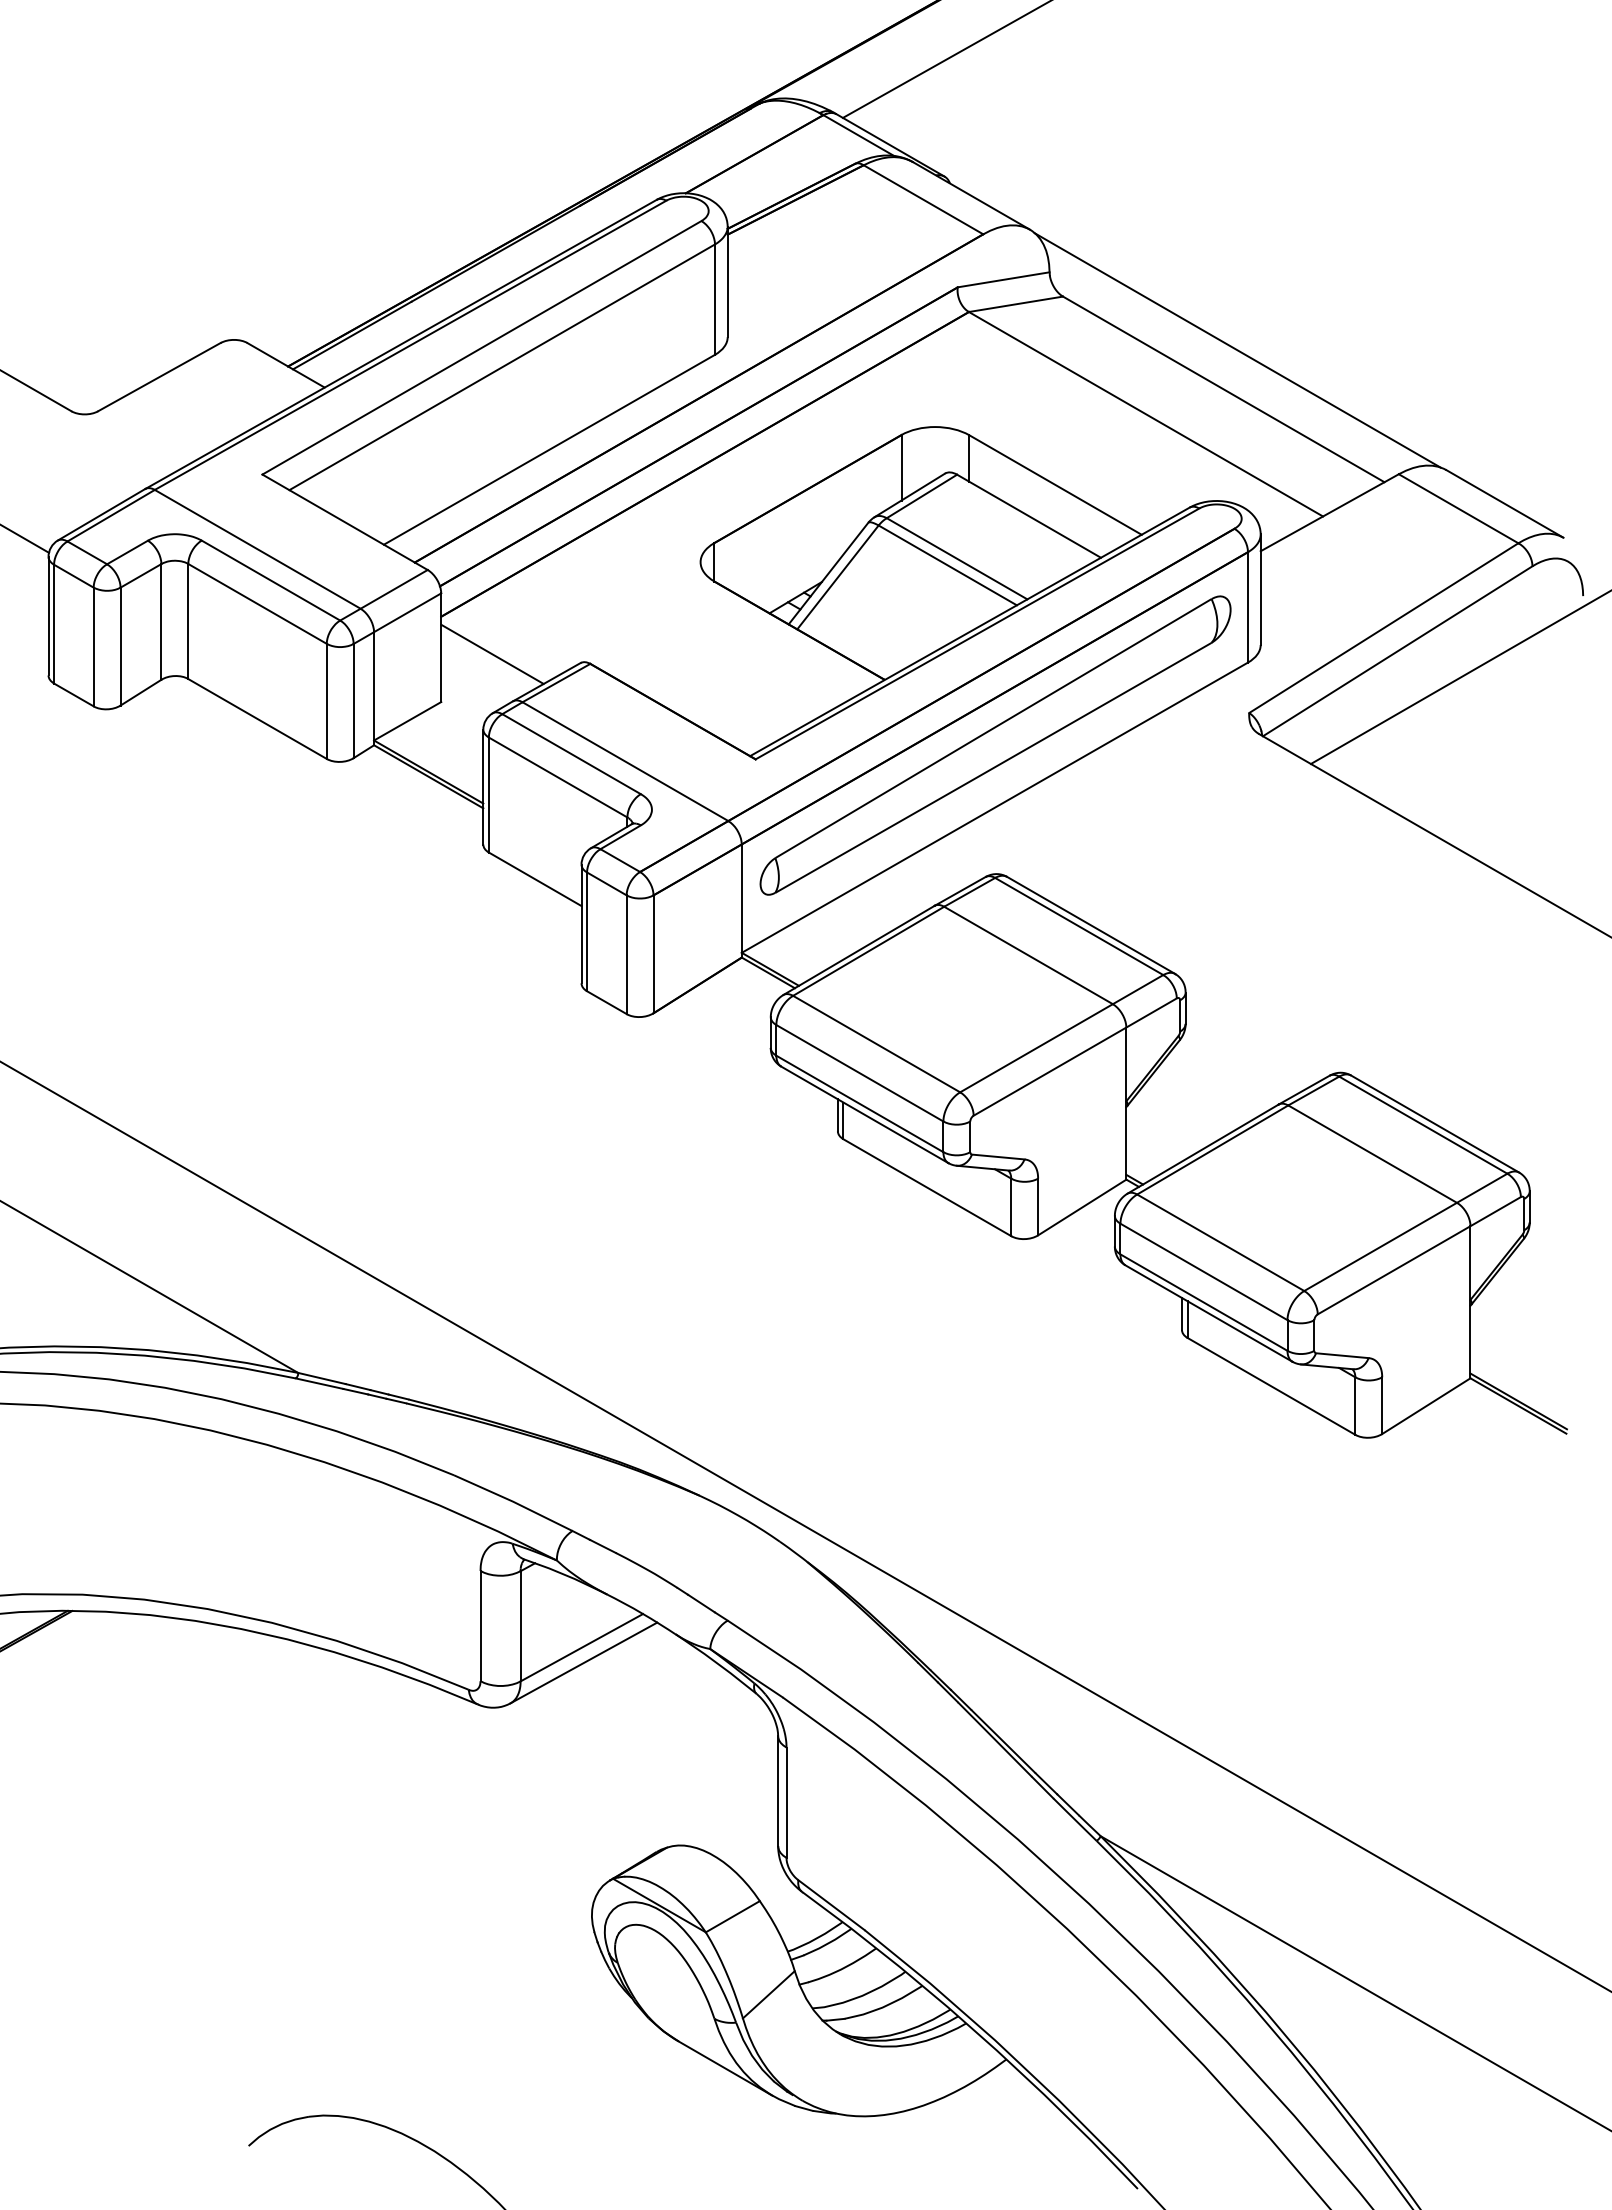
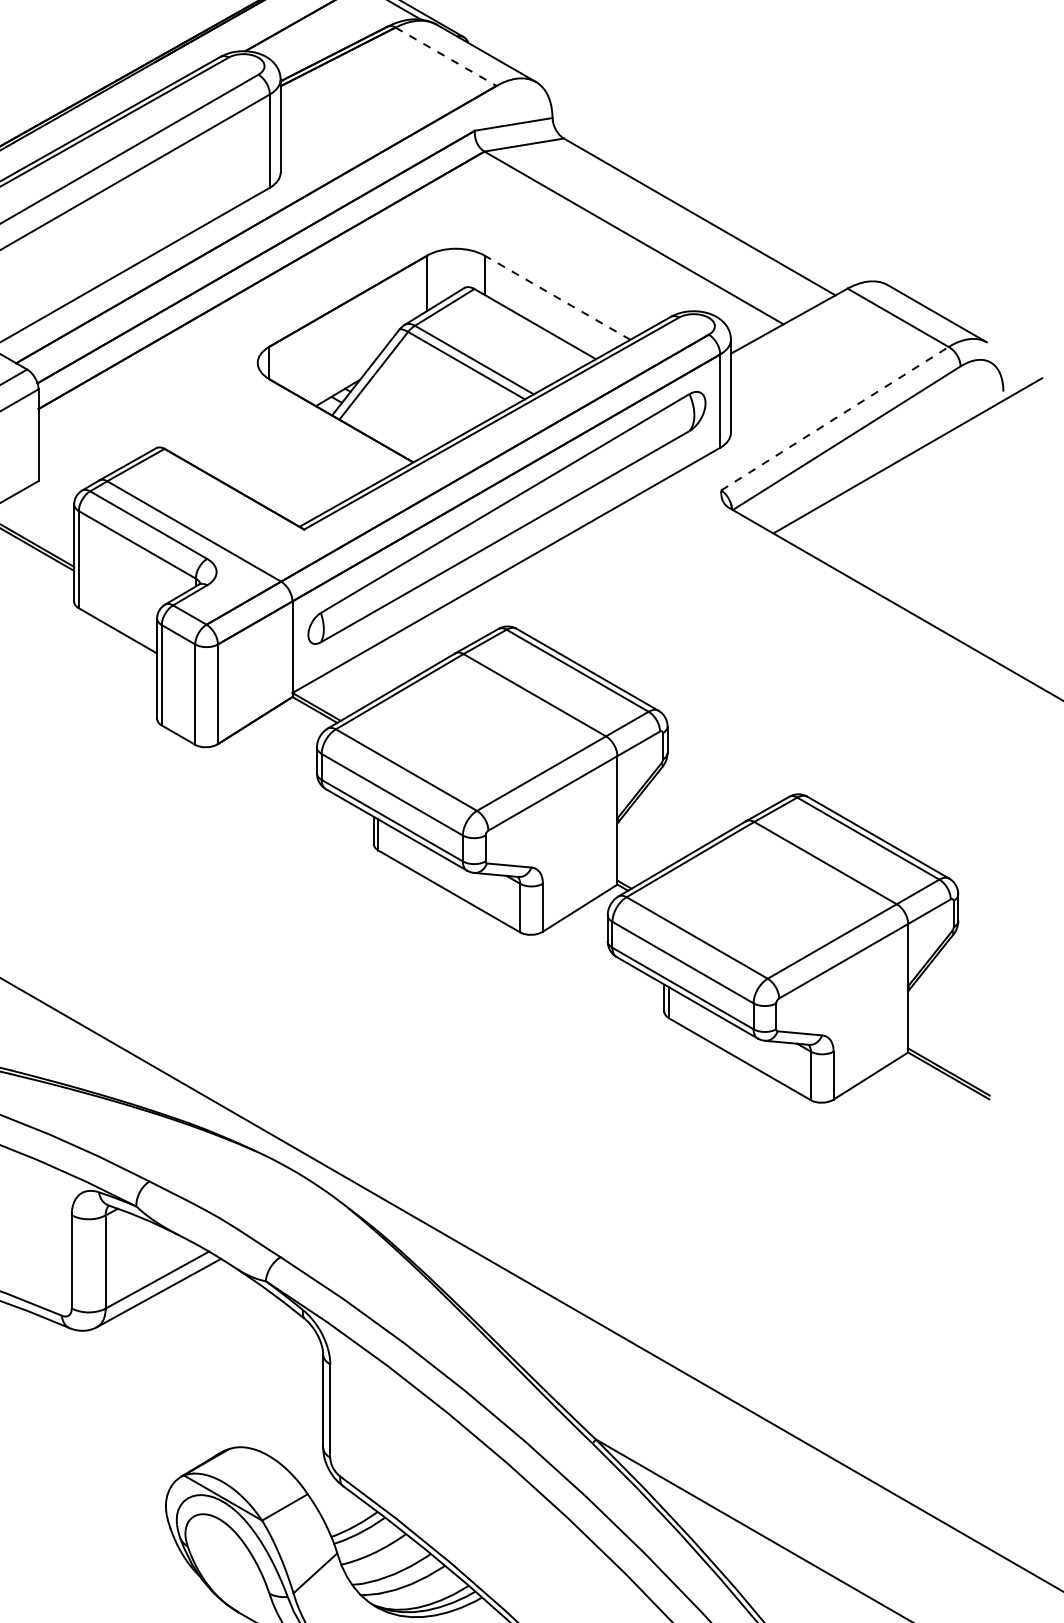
line: (923, 200) -> (446, 57), solid -> dashed
line: (1237, 350) -> (711, 184), removed
line: (1055, 485) -> (557, 298), solid -> dashed
line: (1384, 627) -> (835, 418), solid -> dashed
line: (492, 653) -> (81, 440), removed

